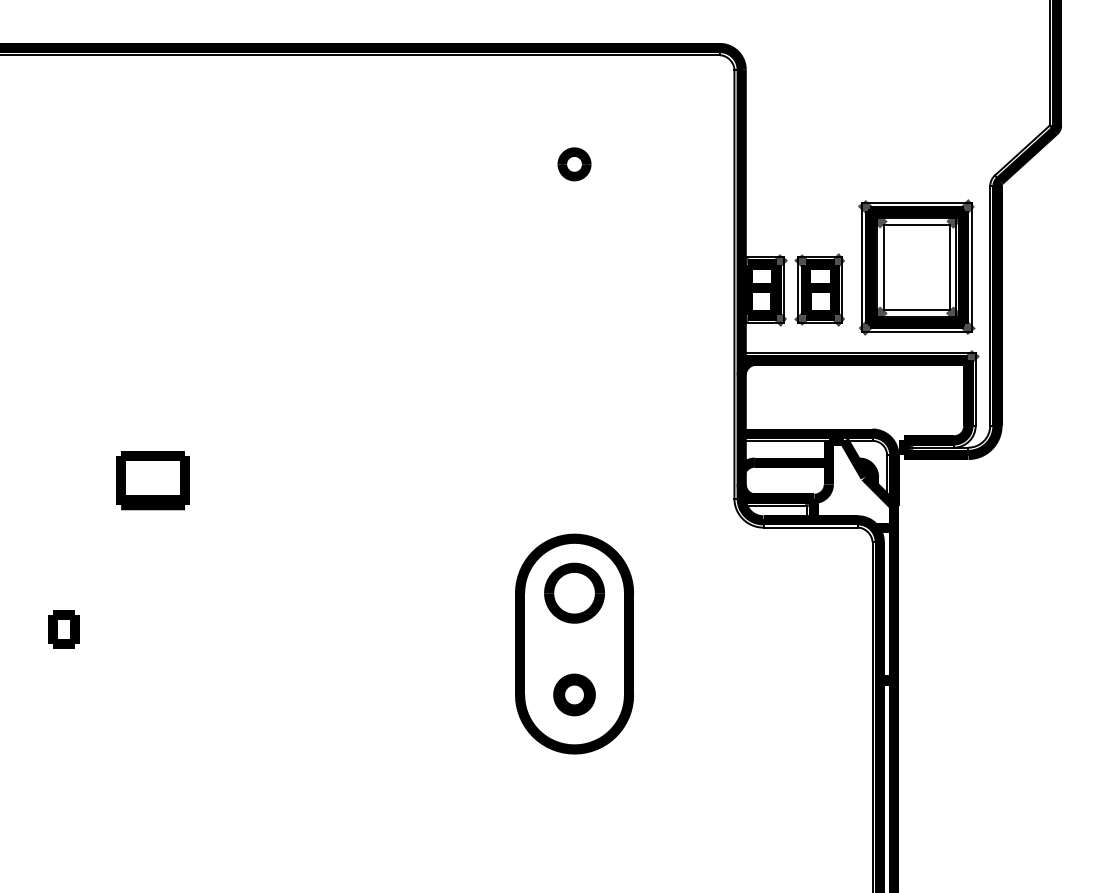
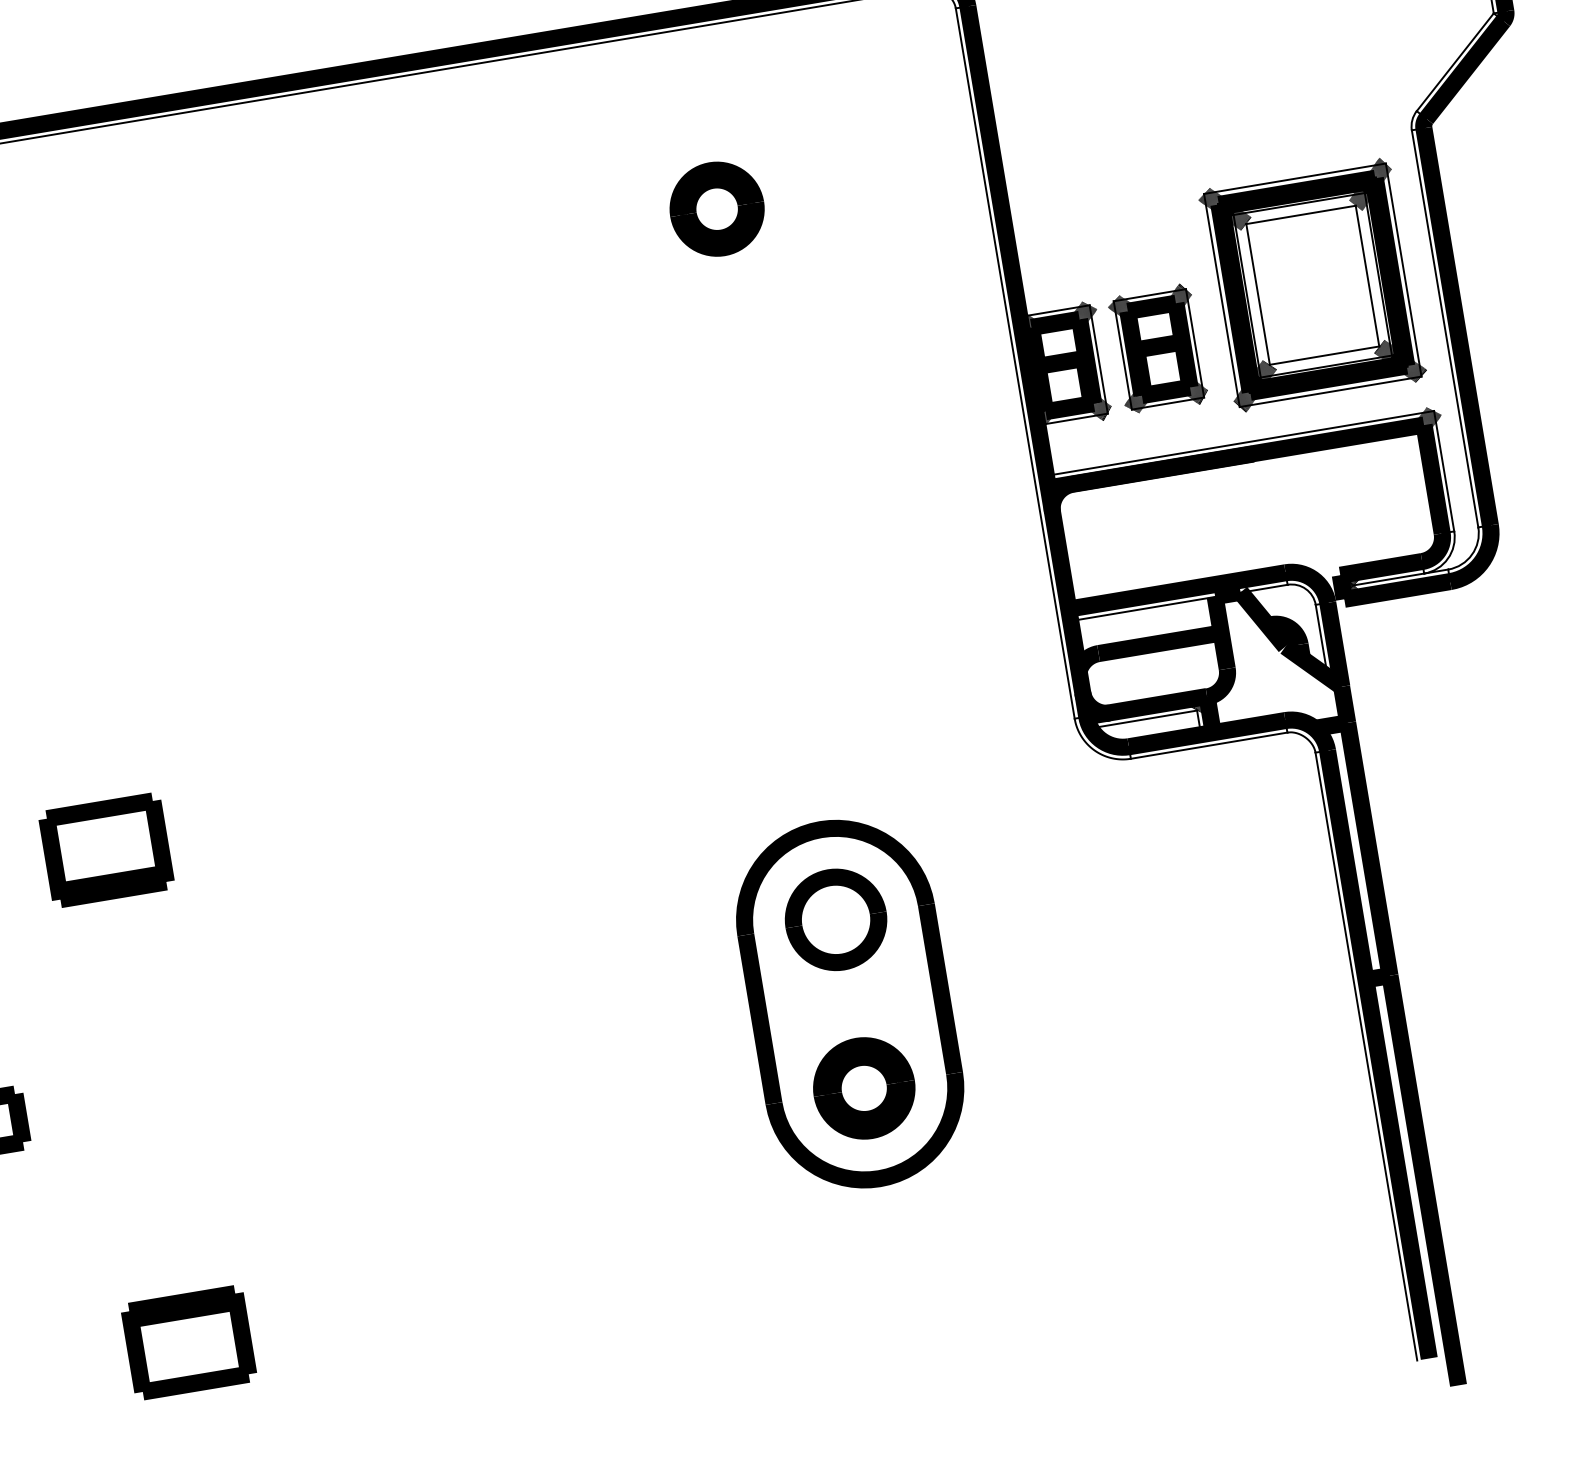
part: (574, 164) -> (717, 209), size x1.67
part: (574, 694) -> (864, 1087), size x1.43
part: (152, 777) -> (187, 1342), added

